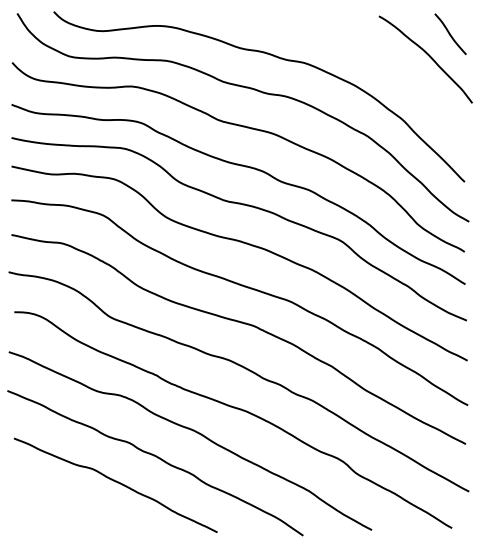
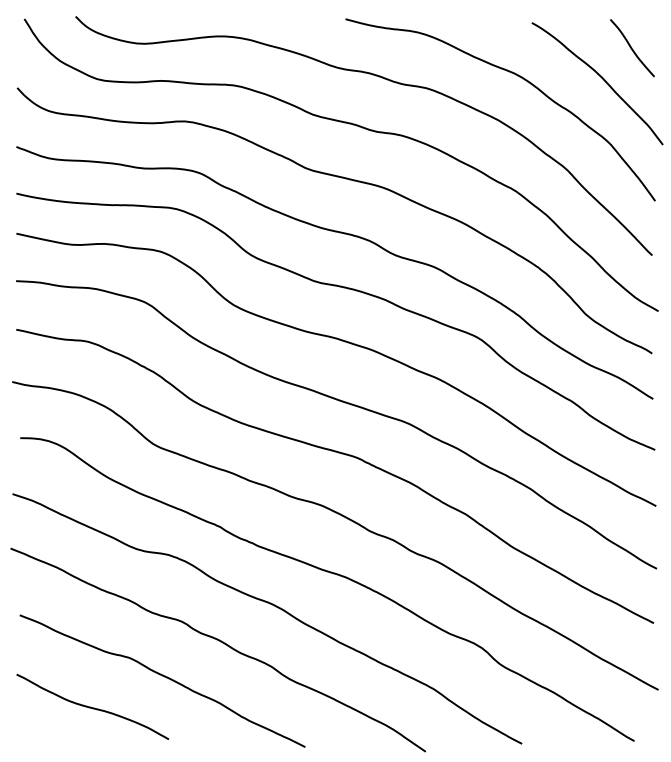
curve: (371, 56) -> (521, 79), added
curve: (65, 503) -> (92, 706), added

